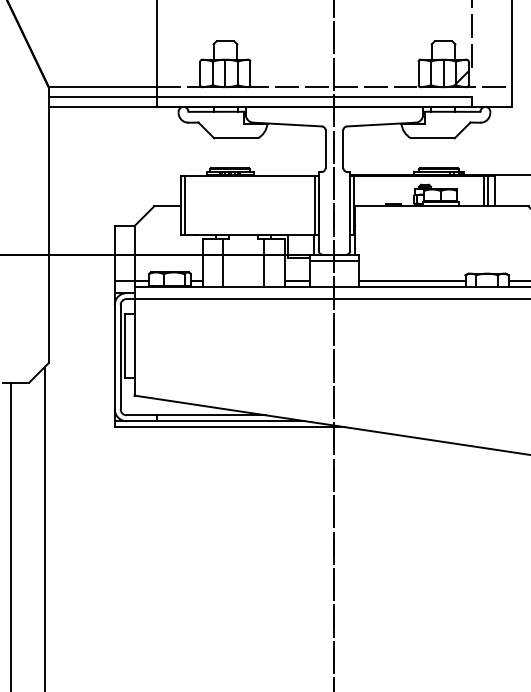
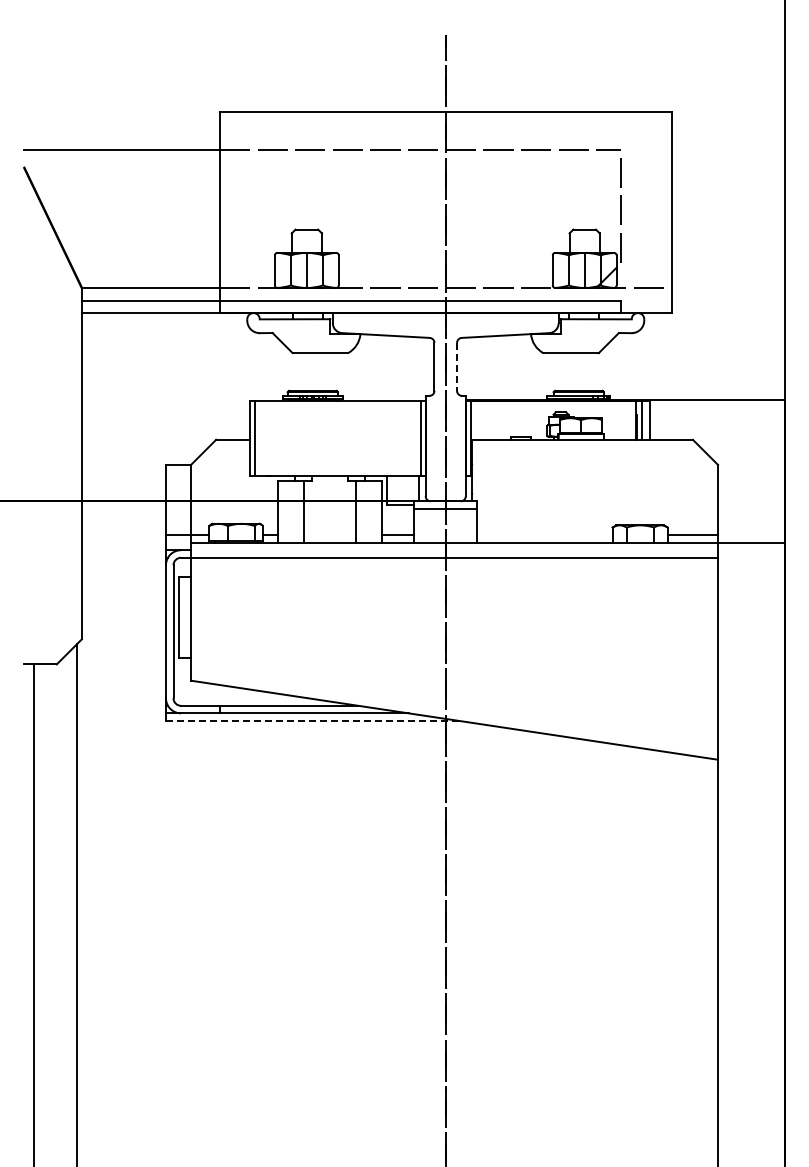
line: (343, 148) -> (457, 366), solid -> dashed
line: (412, 281) -> (544, 535), removed
line: (229, 426) -> (312, 720), solid -> dashed

